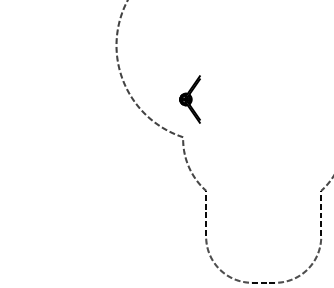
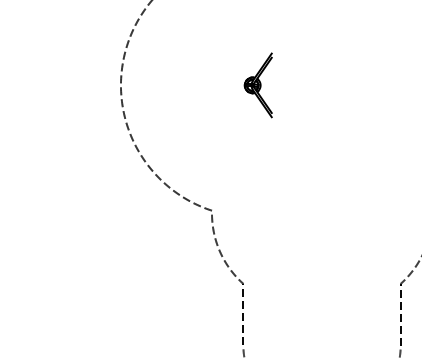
part: (189, 99) -> (257, 85), moved

